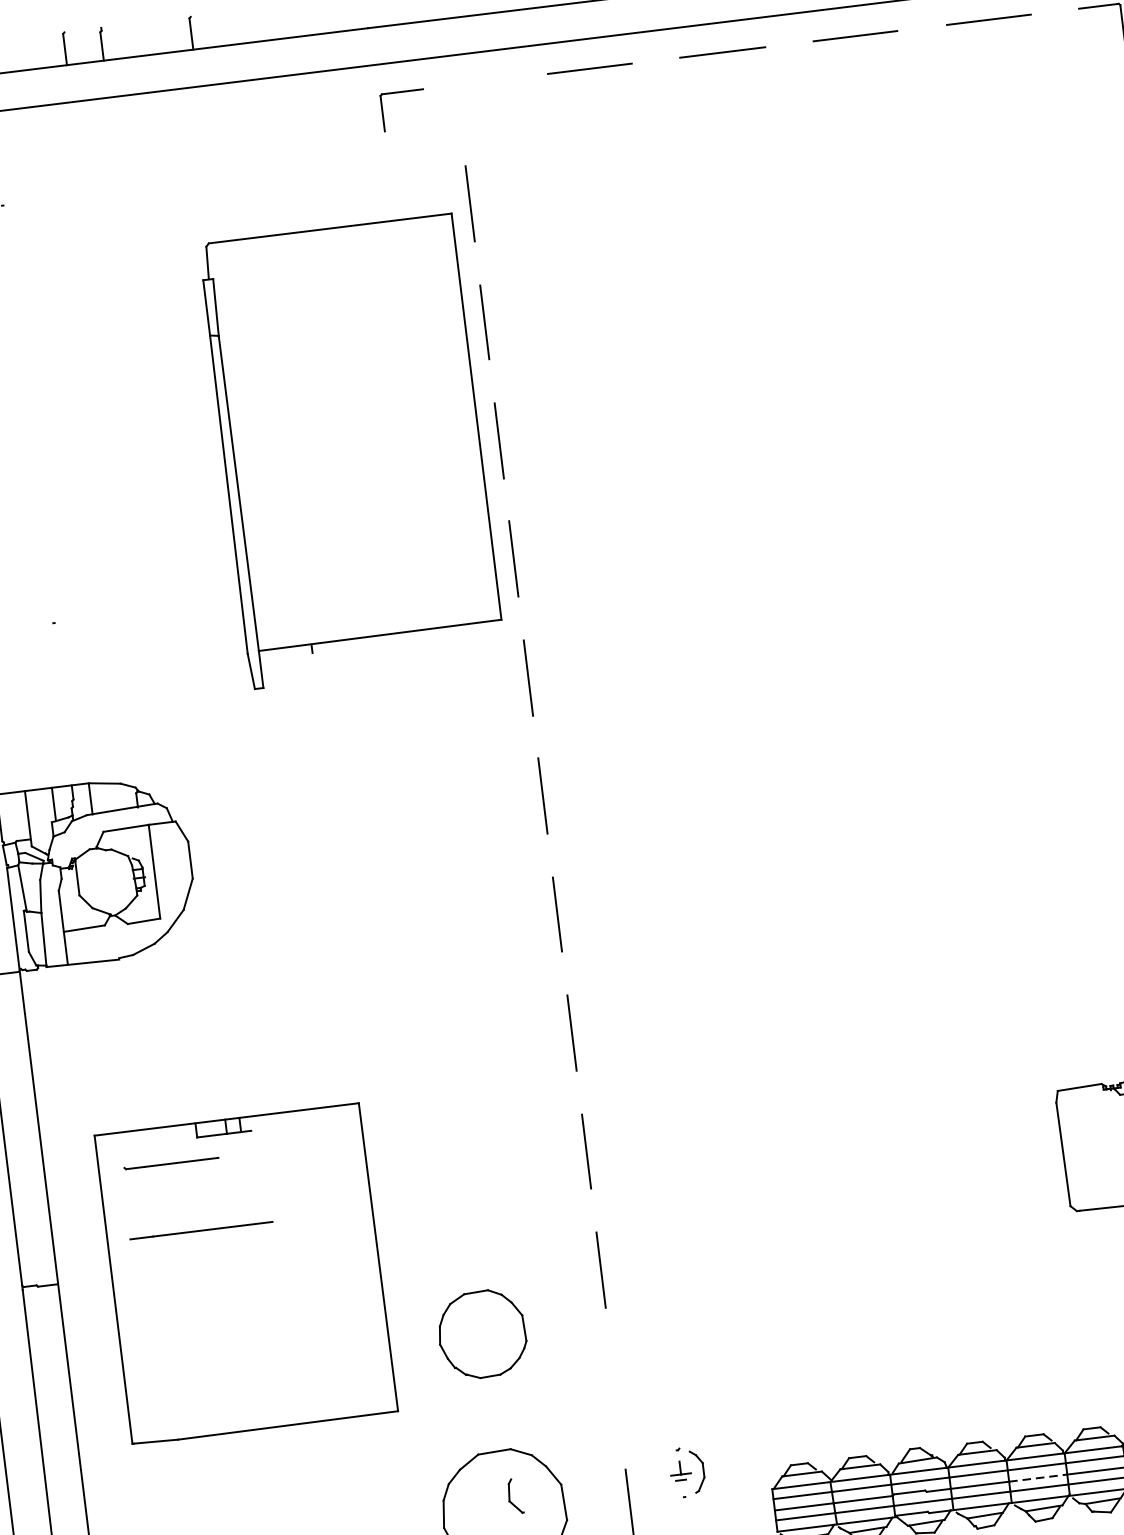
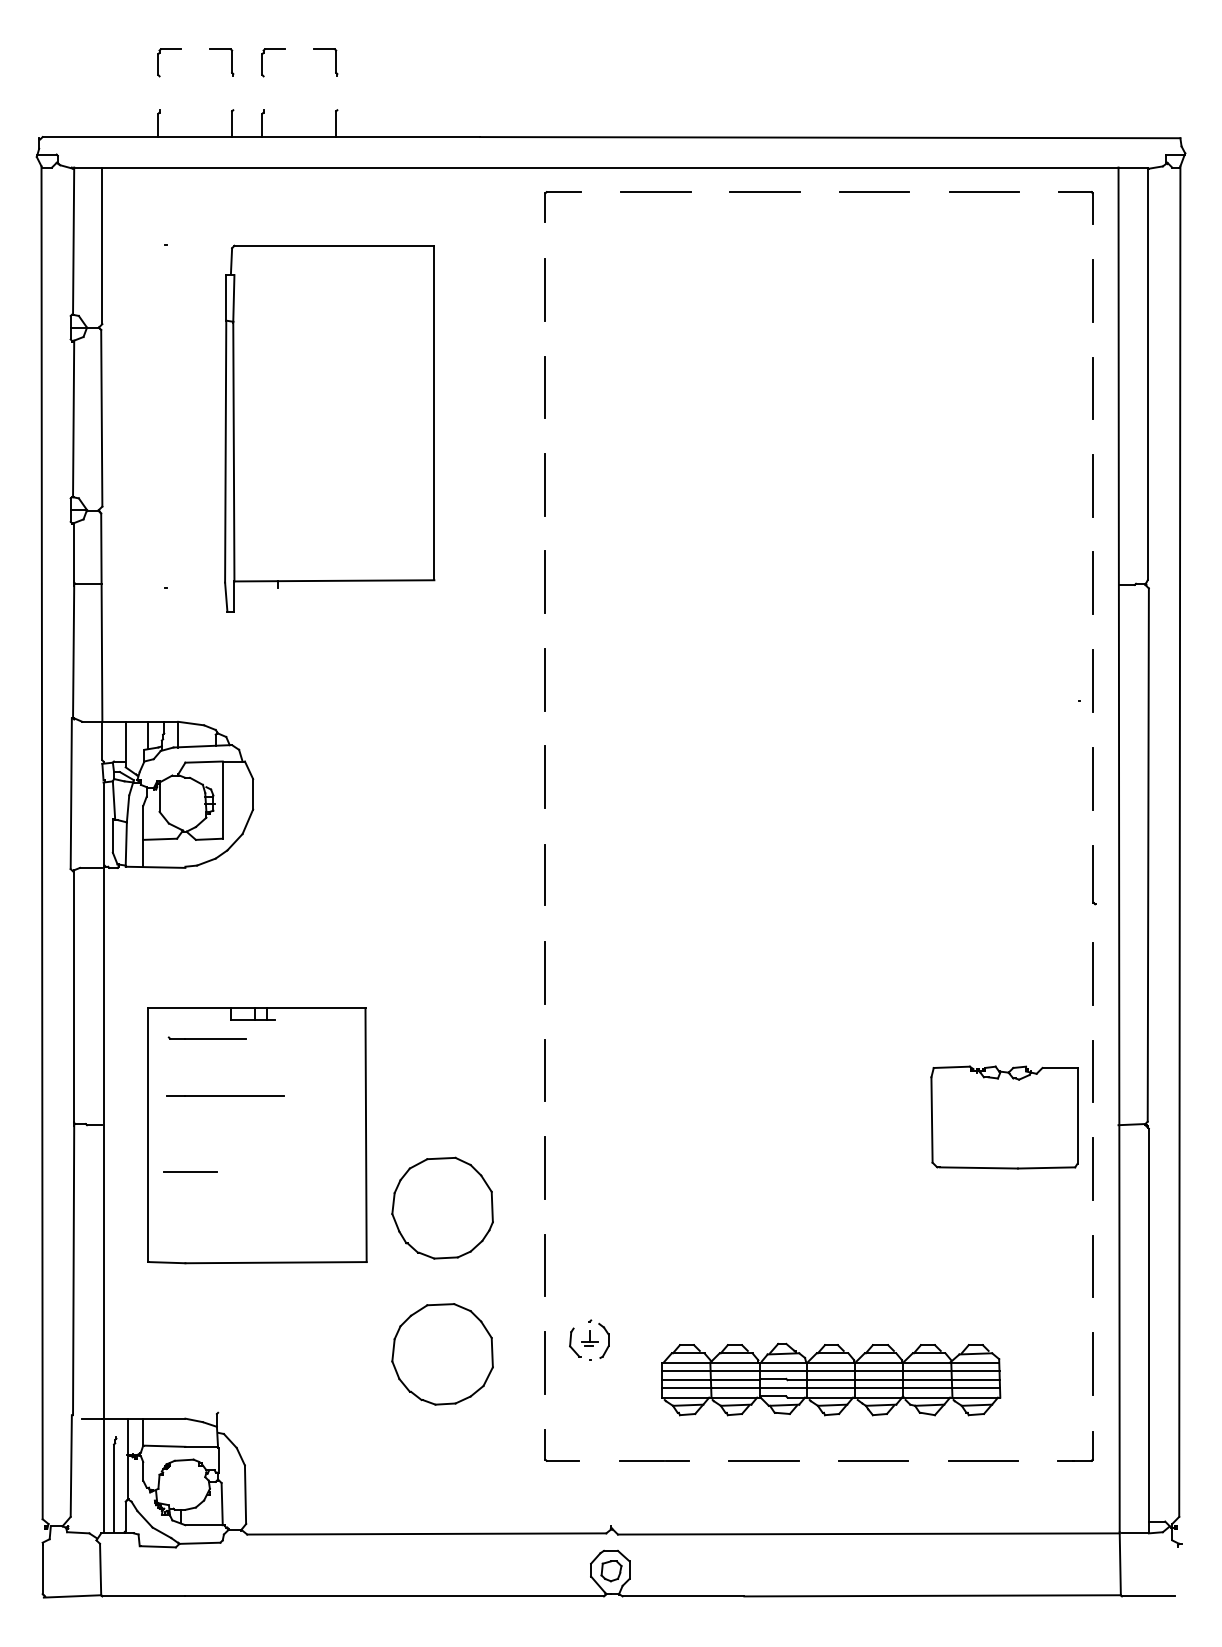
part: (401, 92) -> (562, 192), moved
part: (351, 451) -> (329, 428), moved
line: (170, 1328) -> (190, 1172), added
part: (482, 1333) -> (442, 1207), size x1.43
line: (615, 1388) -> (545, 1265), added
line: (1038, 1478) -> (879, 1380), dashed -> solid
part: (515, 1495) -> (575, 1342), moved

